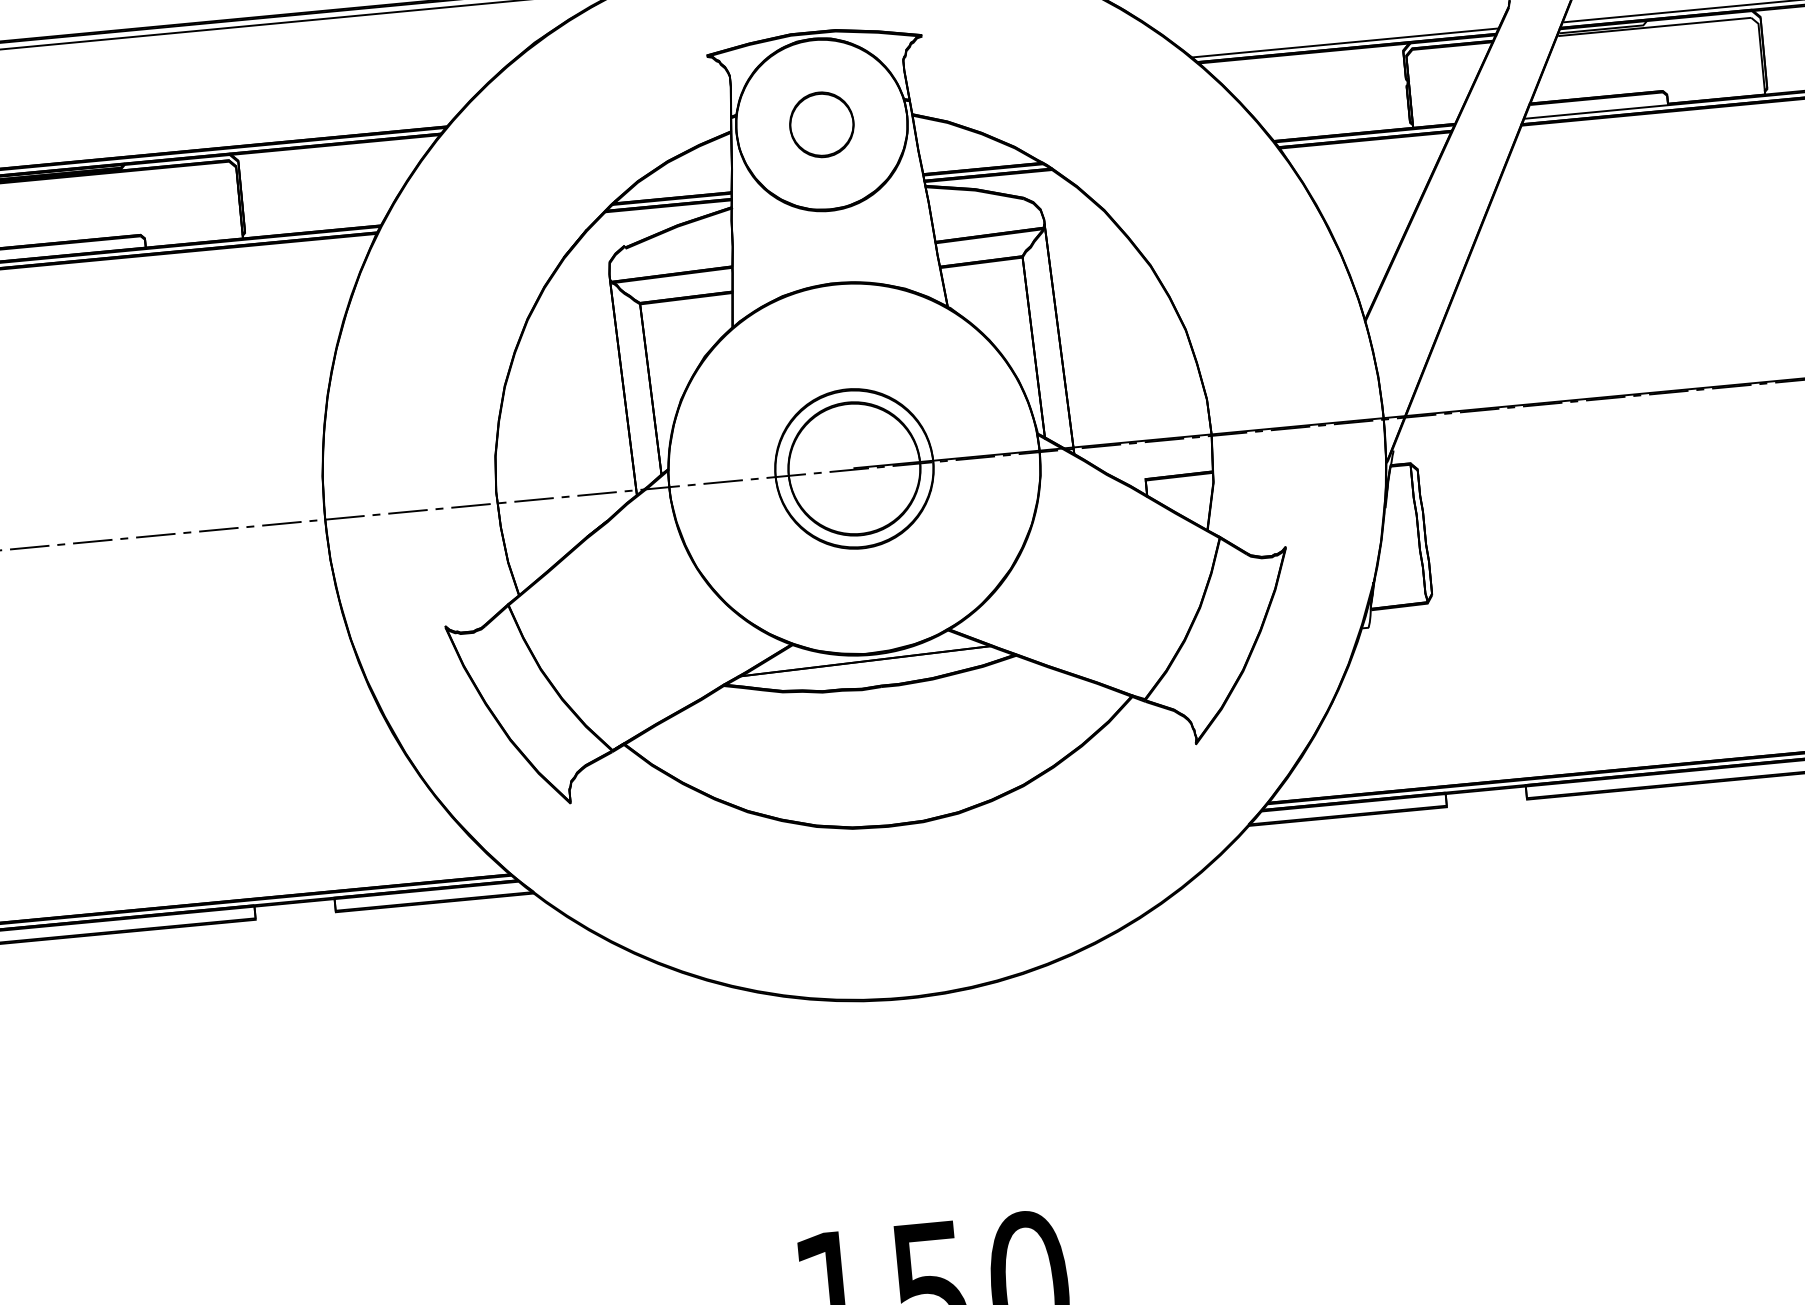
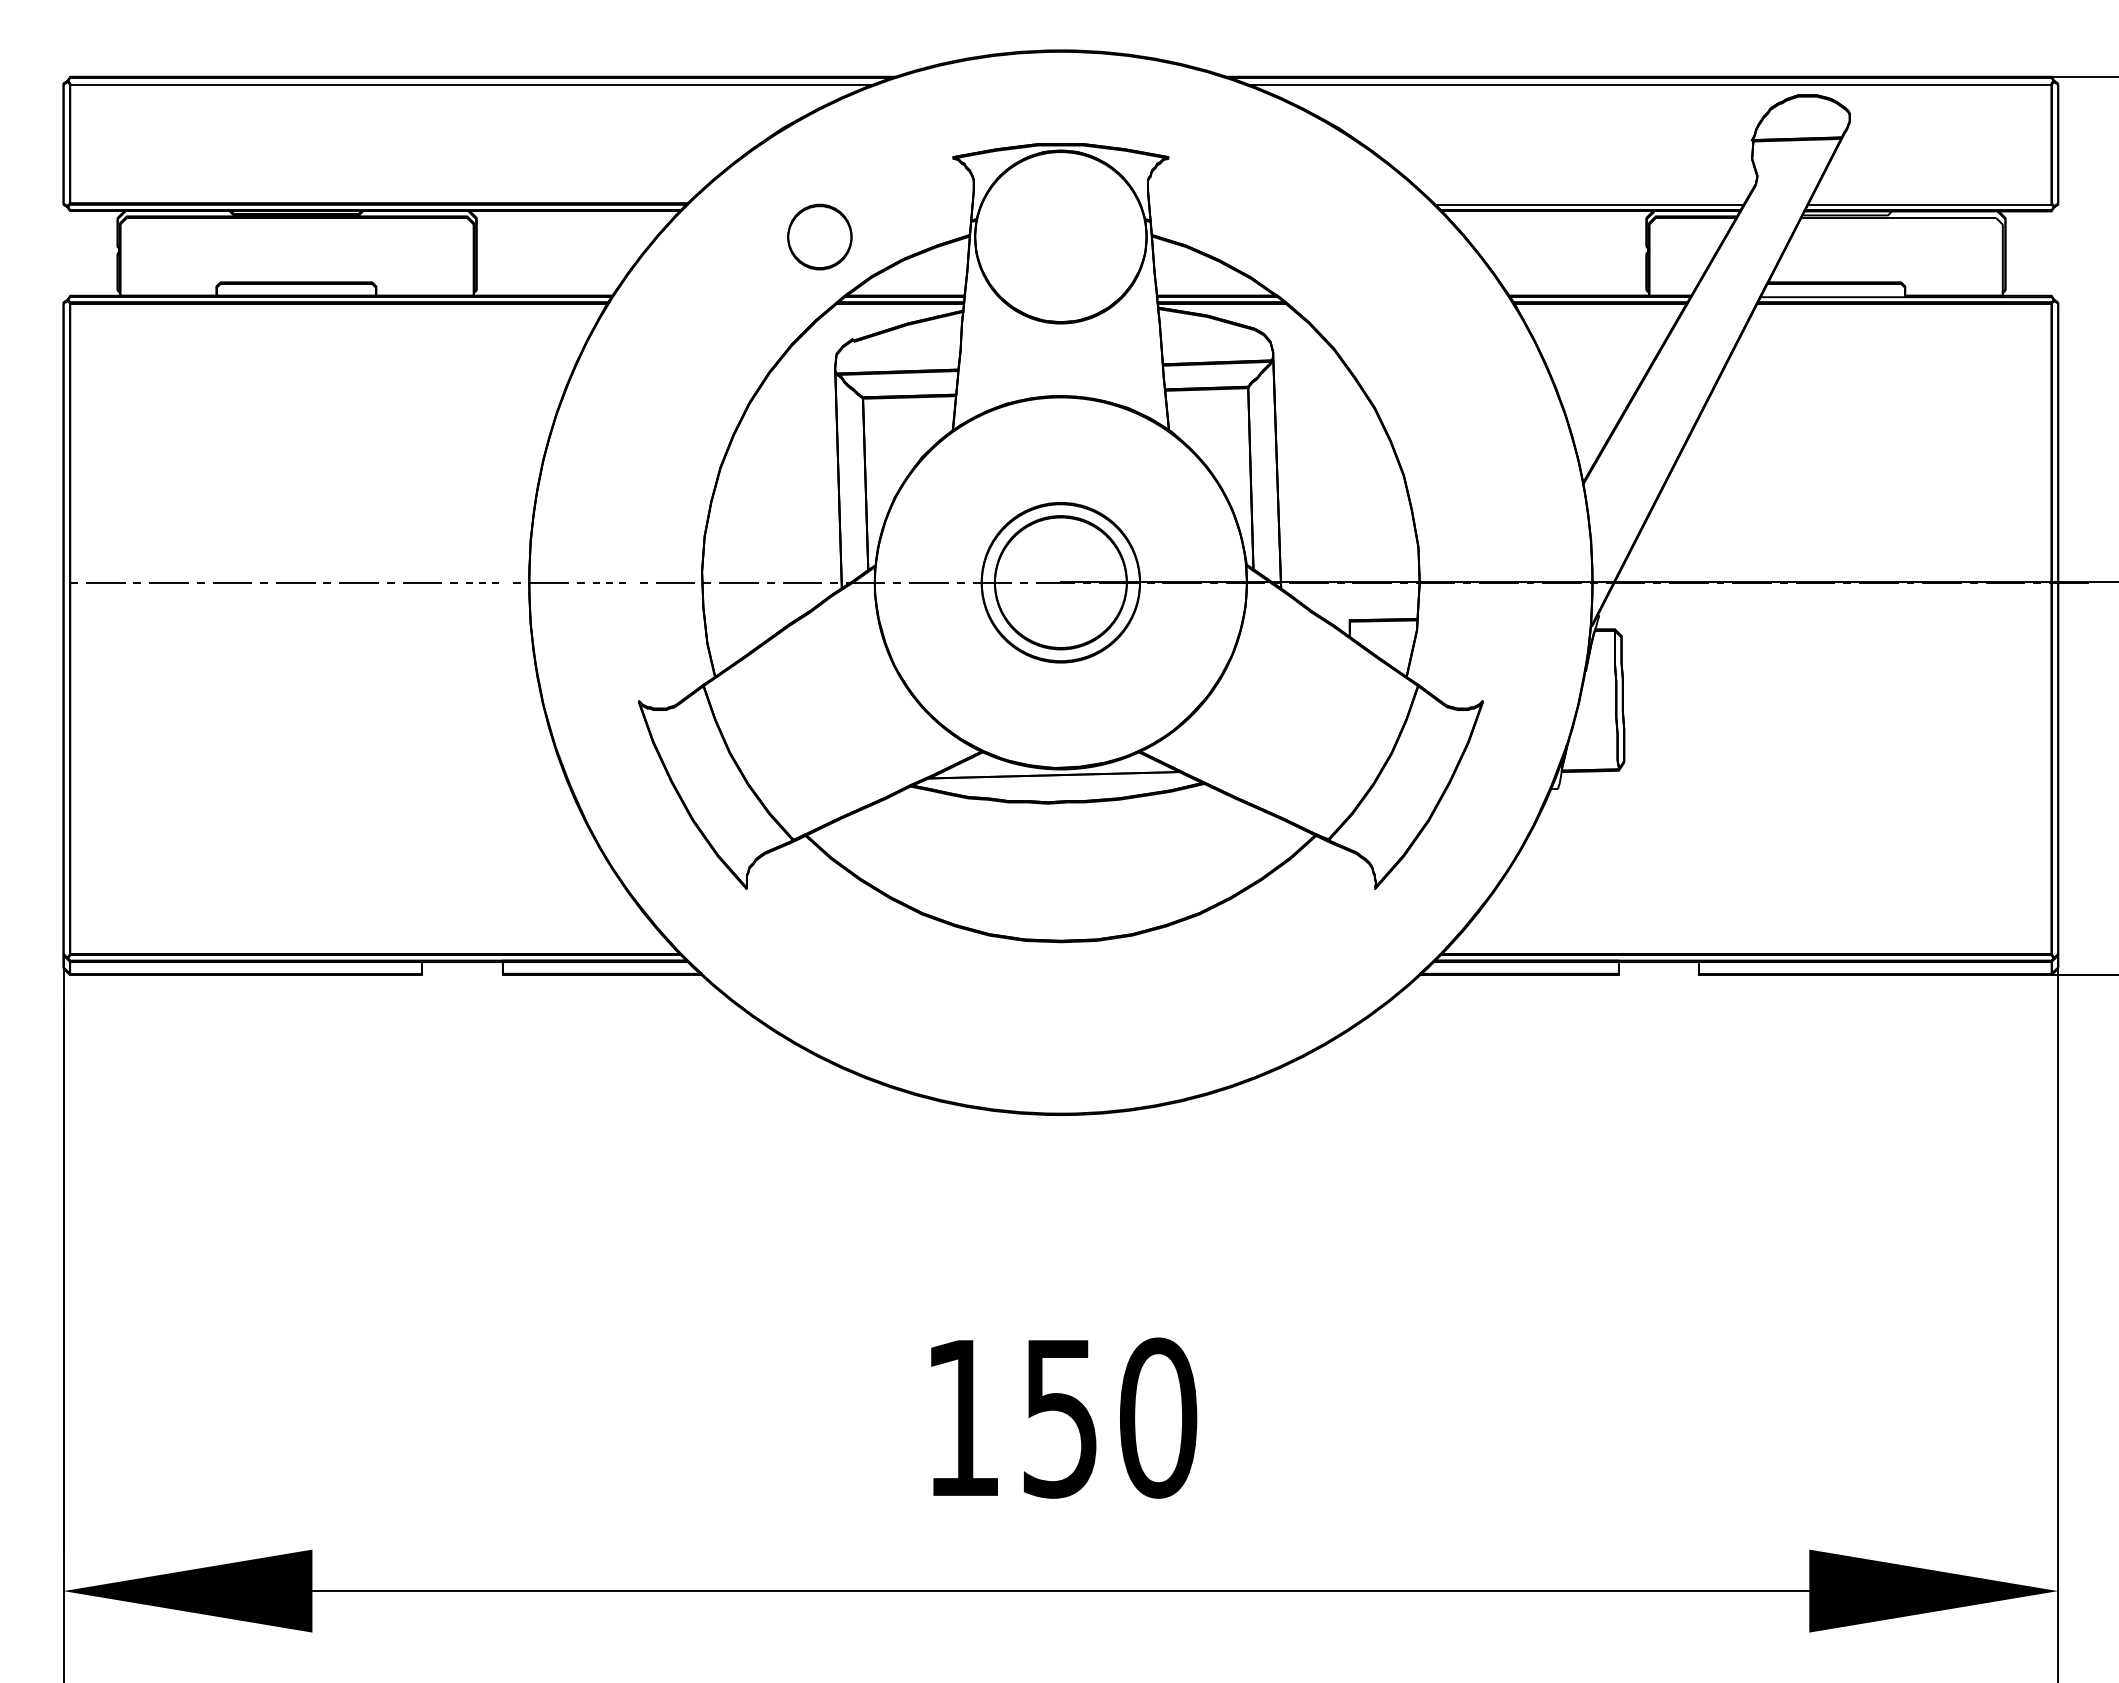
part: (821, 124) -> (819, 236), moved
line: (408, 511) -> (612, 583), solid -> dashed
line: (281, 523) -> (485, 583), solid -> dashed

